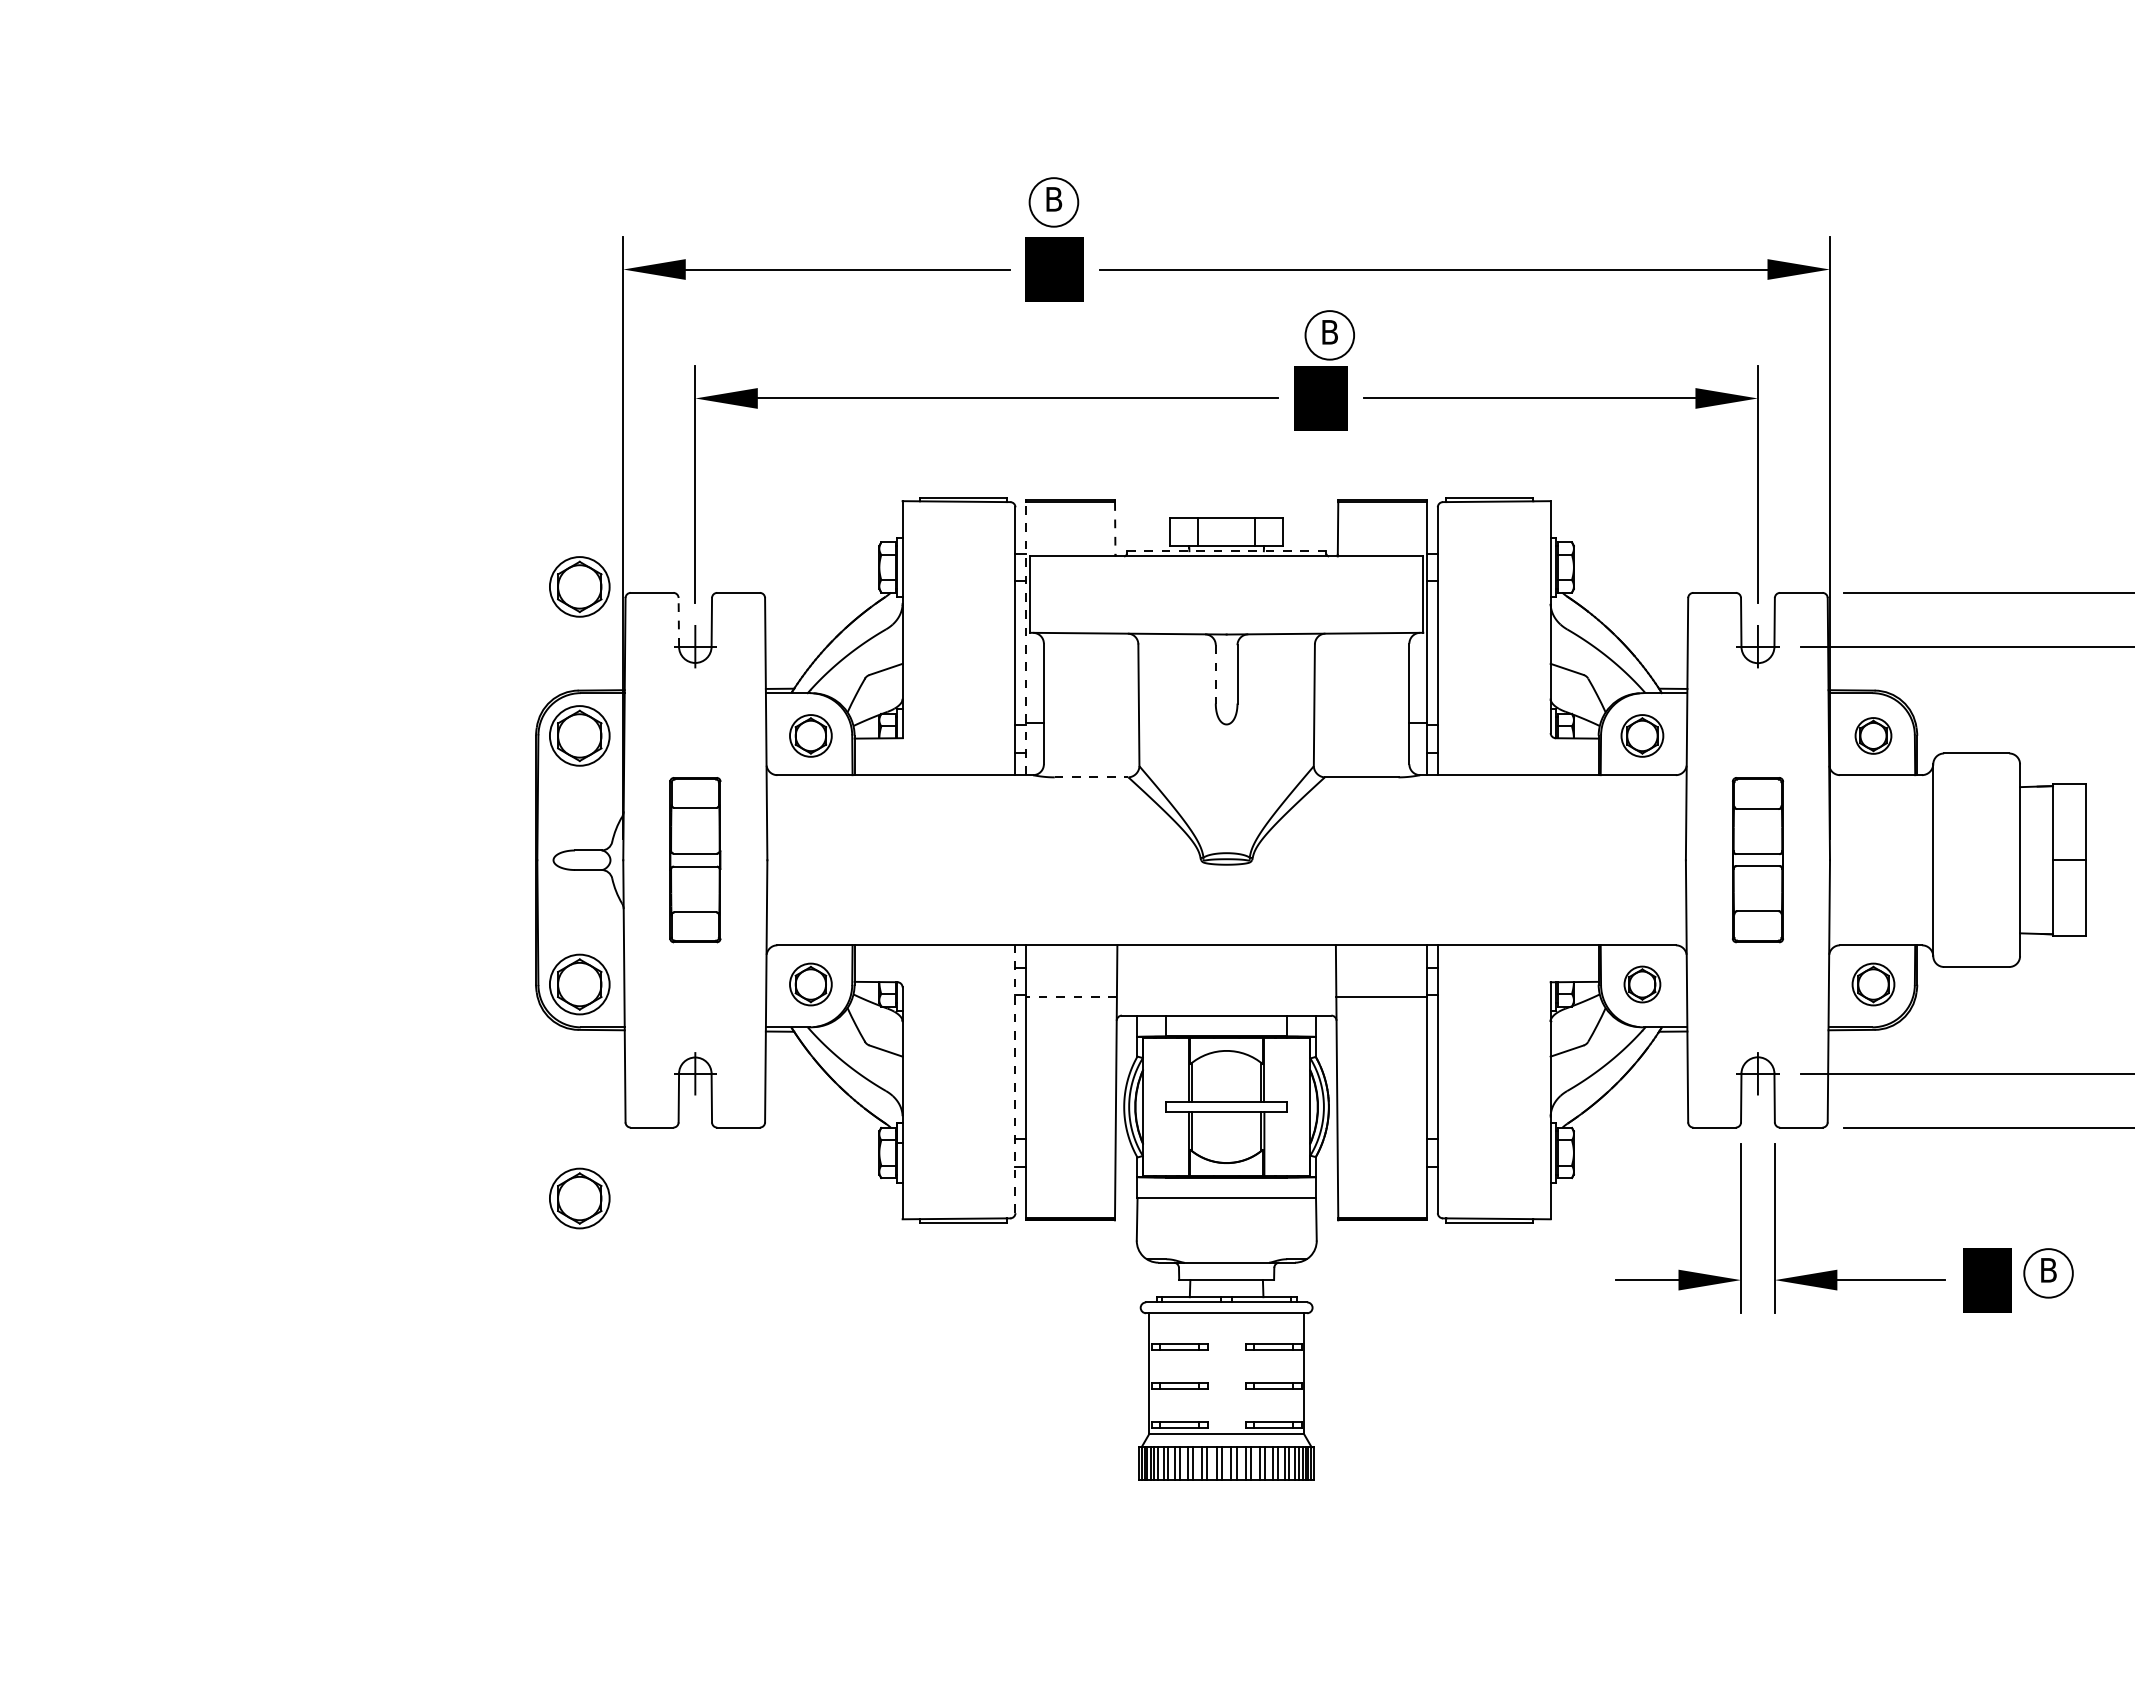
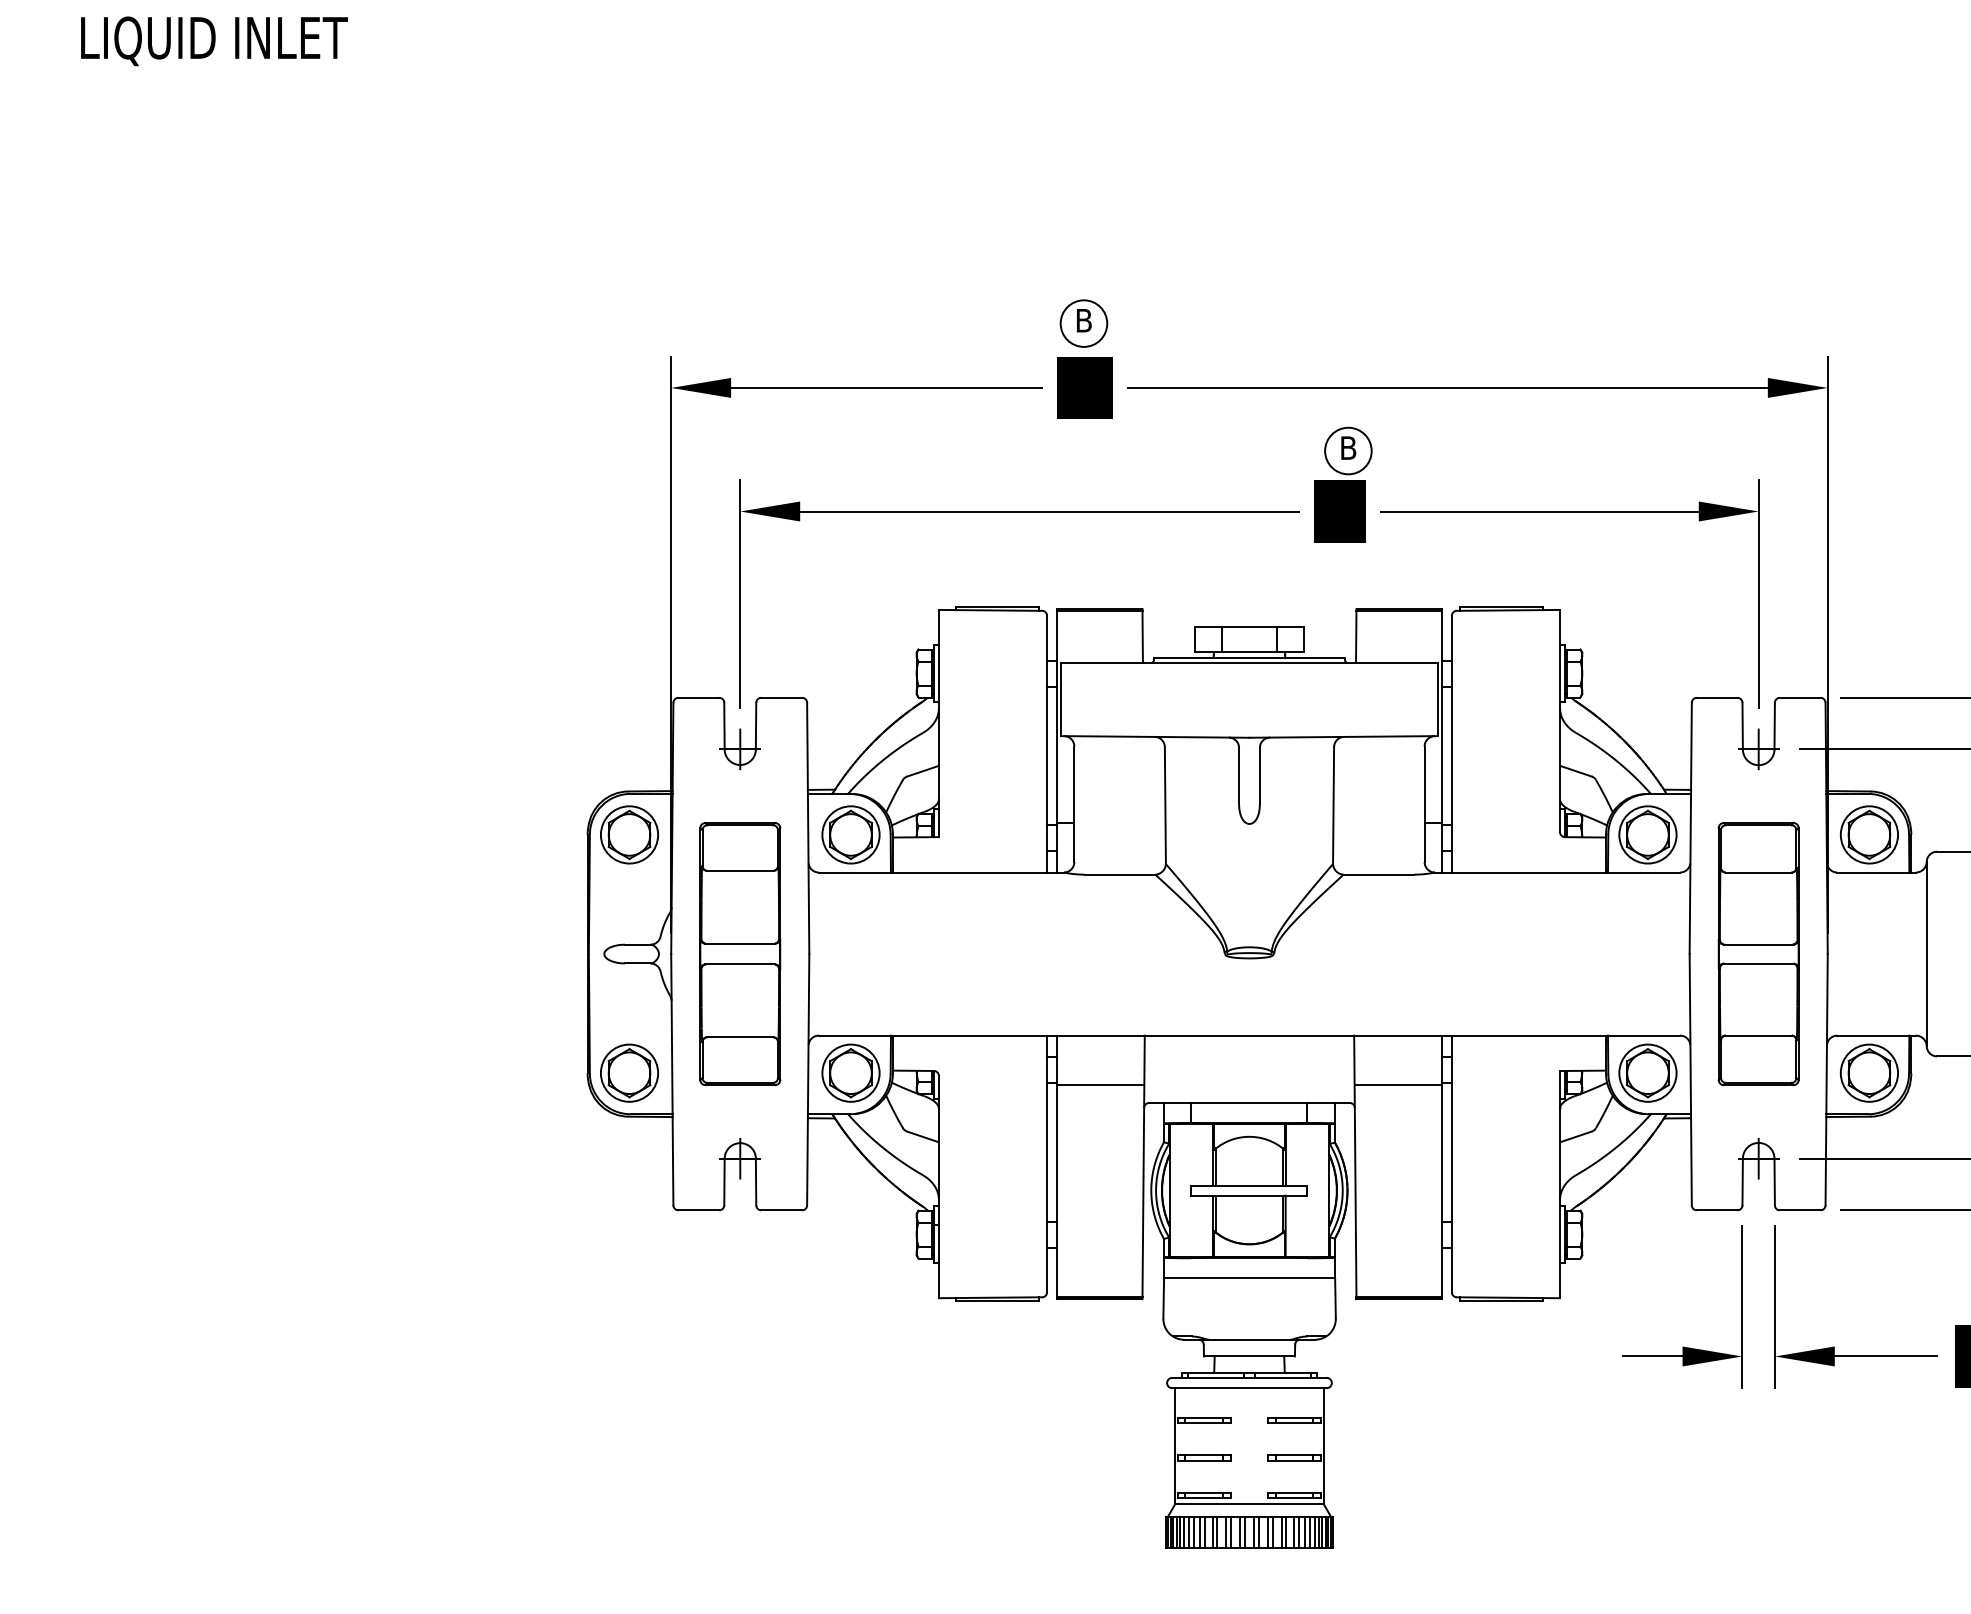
line: (1115, 529) -> (1142, 637), dashed -> solid
line: (1226, 551) -> (1249, 658), dashed -> solid
part: (579, 586) -> (629, 691), removed
line: (678, 621) -> (724, 725), dashed -> solid
line: (1025, 638) -> (1056, 741), dashed -> solid
line: (1215, 674) -> (1238, 776), dashed -> solid
part: (810, 735) -> (850, 834), size x1.43
part: (1642, 735) -> (1648, 834), size x1.43
part: (1873, 735) -> (1869, 834), size x1.67
line: (1091, 777) -> (1119, 874), dashed -> solid
part: (695, 859) -> (740, 953), size x1.67
part: (1757, 859) -> (1758, 953), size x1.67
part: (810, 984) -> (850, 1073), size x1.43
part: (1642, 984) -> (1648, 1073), size x1.67
part: (1873, 984) -> (1869, 1073), size x1.43
line: (1071, 997) -> (1100, 1085), dashed -> solid
line: (1015, 1079) -> (1047, 1164), dashed -> solid
part: (579, 1198) -> (629, 1278), removed

